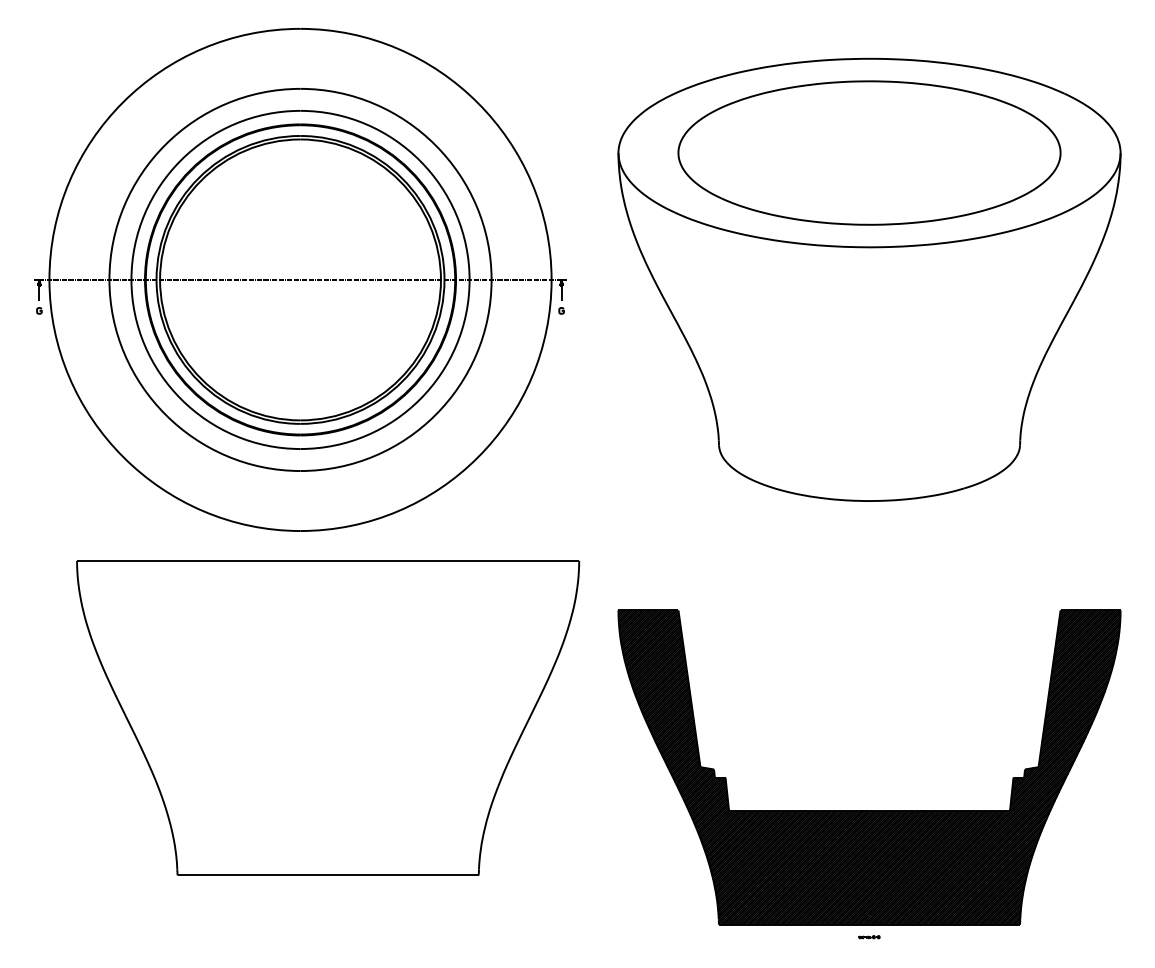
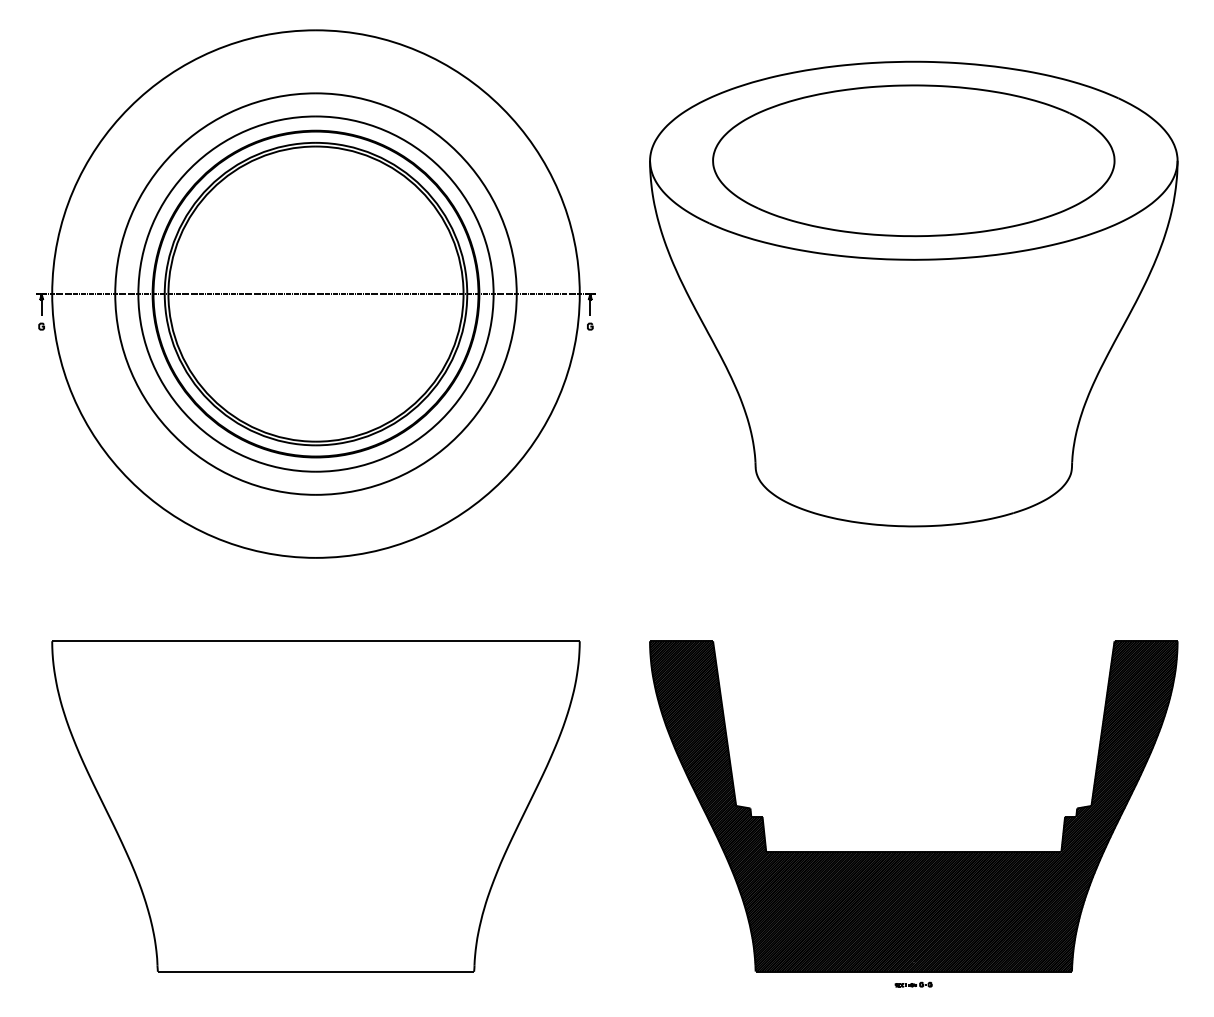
part: (327, 718) -> (315, 806), moved
part: (869, 937) -> (913, 984), size x1.67

